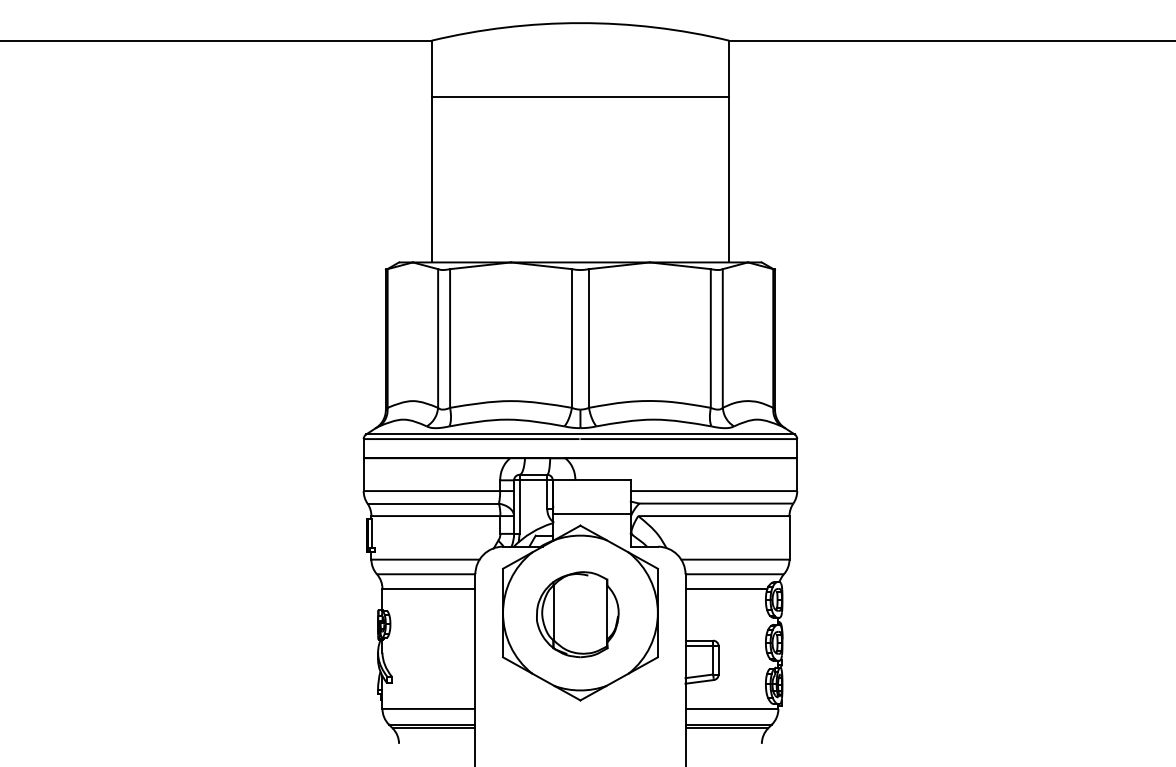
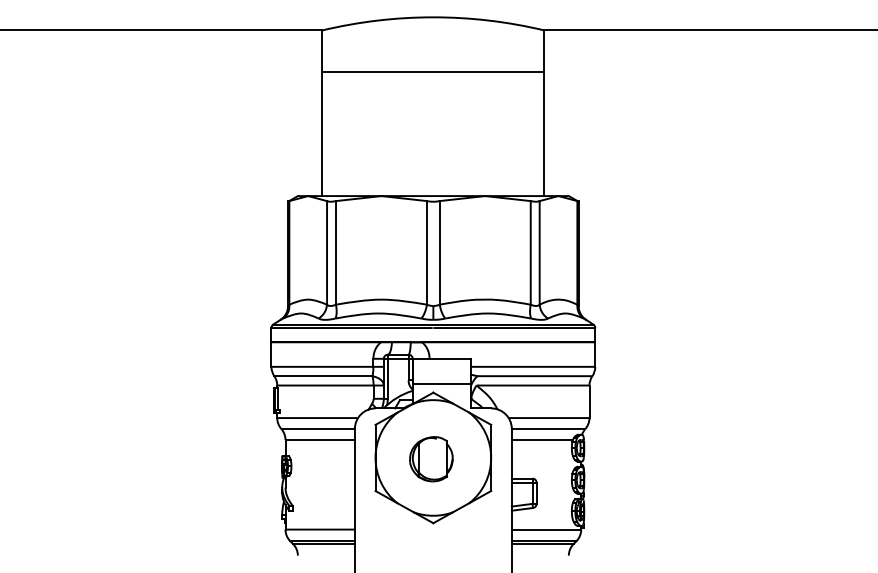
part: (577, 614) -> (431, 459), size x0.7

